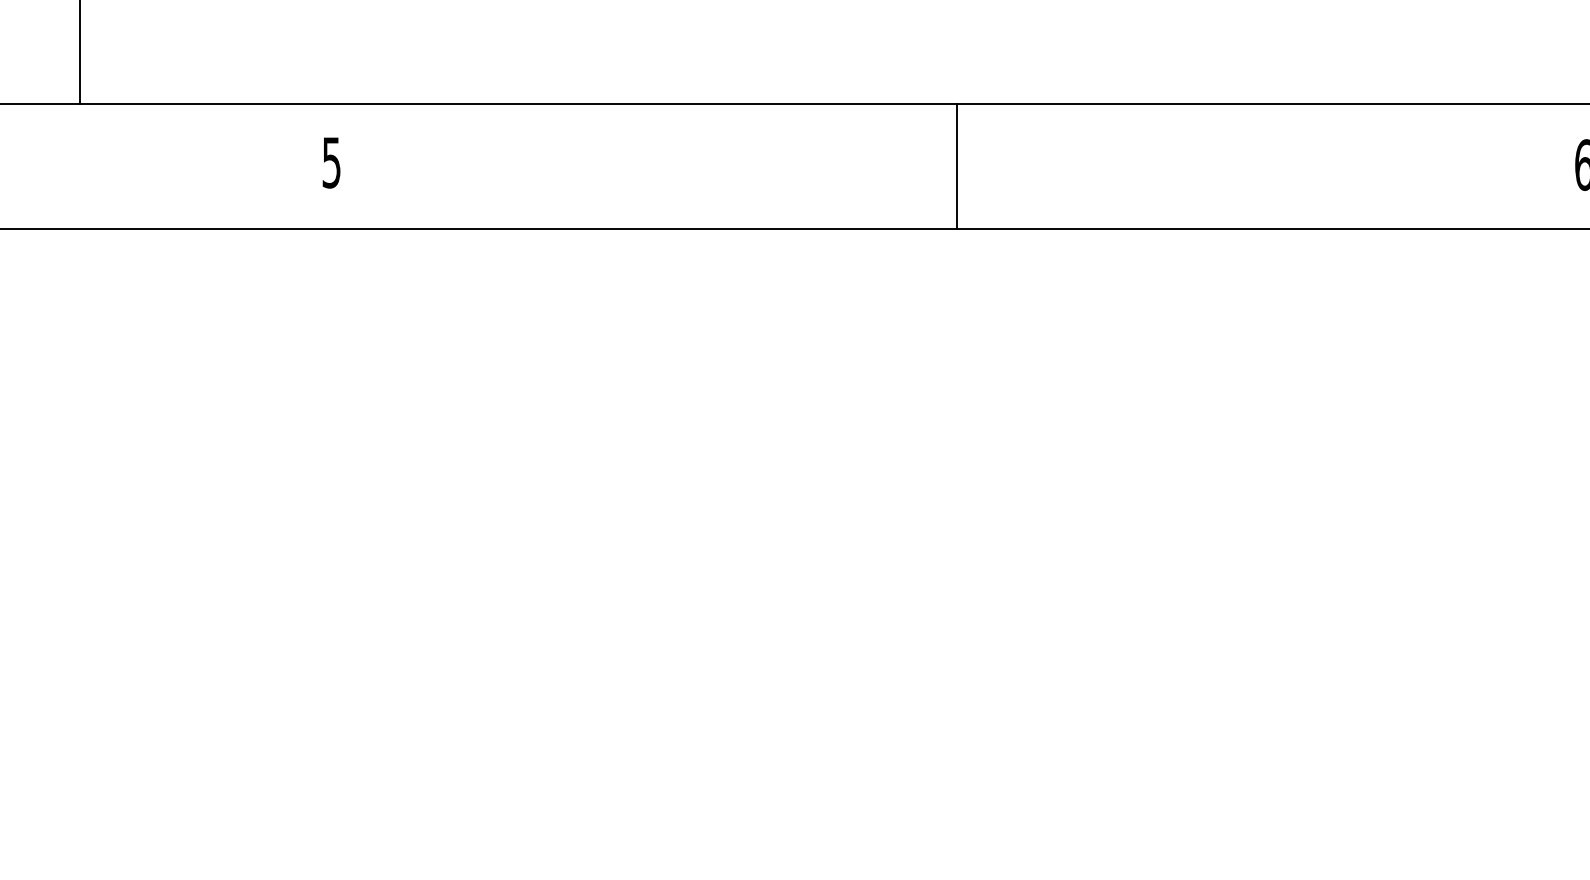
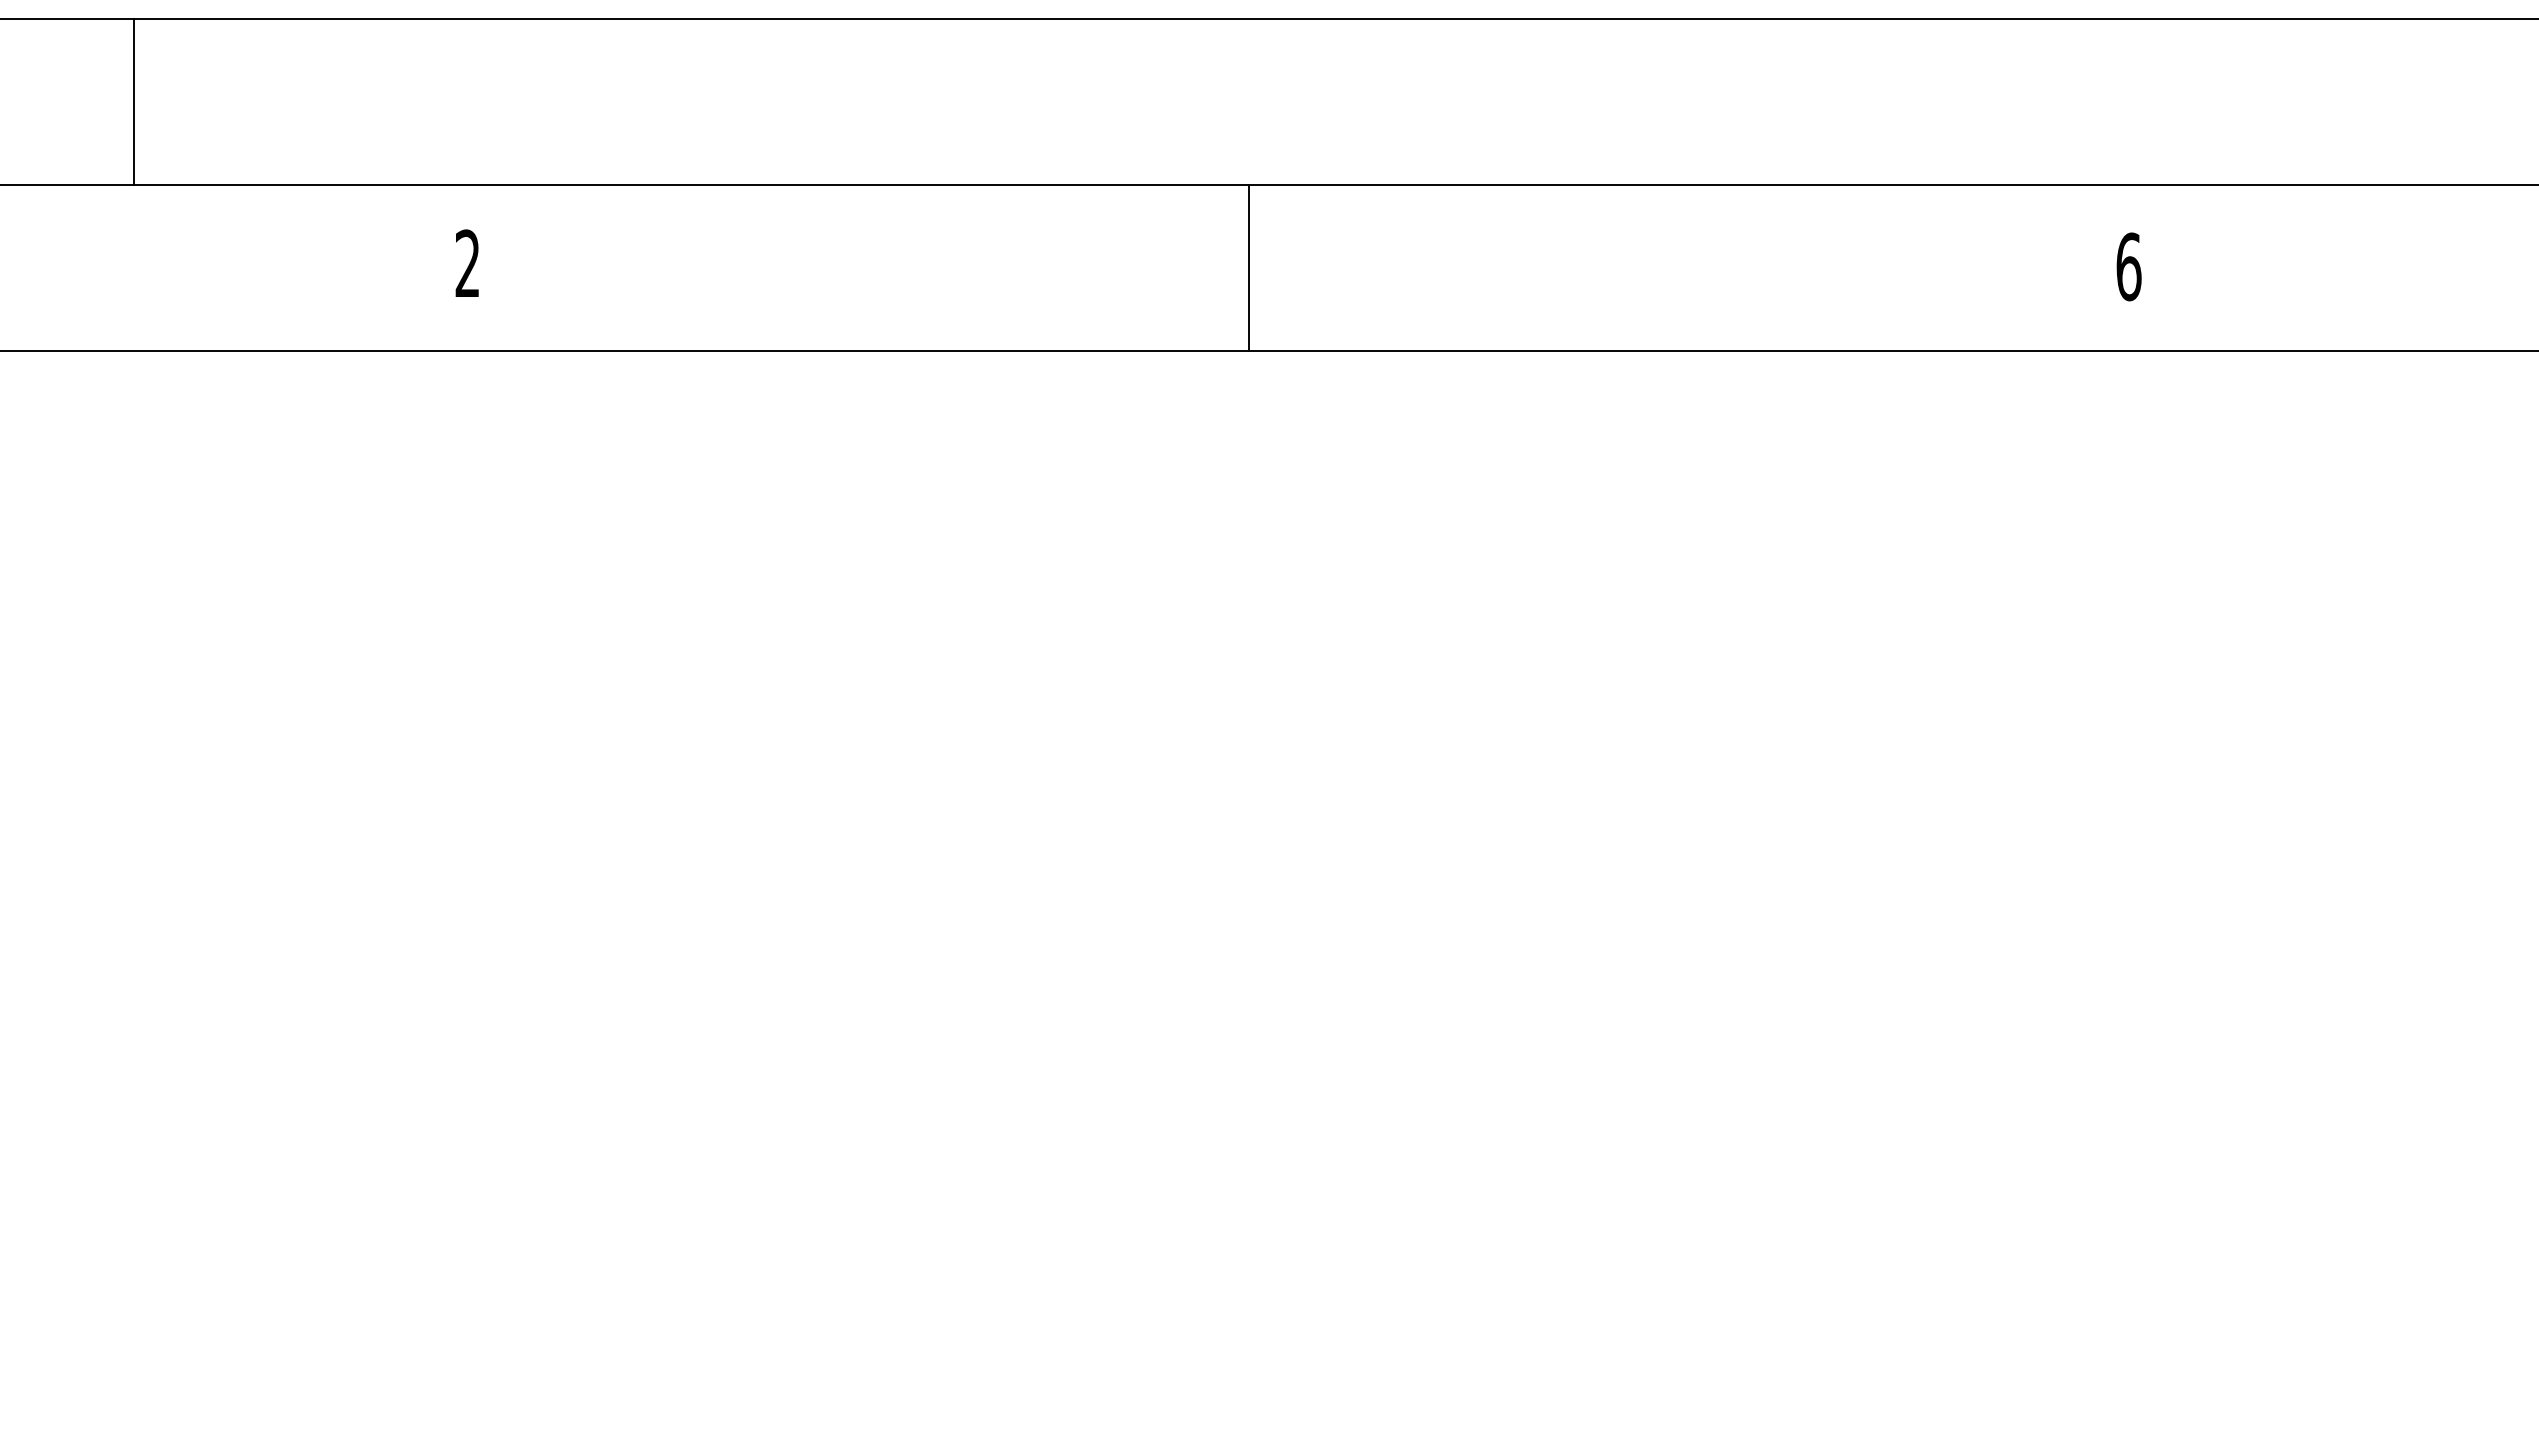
text: (331, 162) -> (467, 263), 5 -> 2
line: (957, 166) -> (1249, 268), moved

